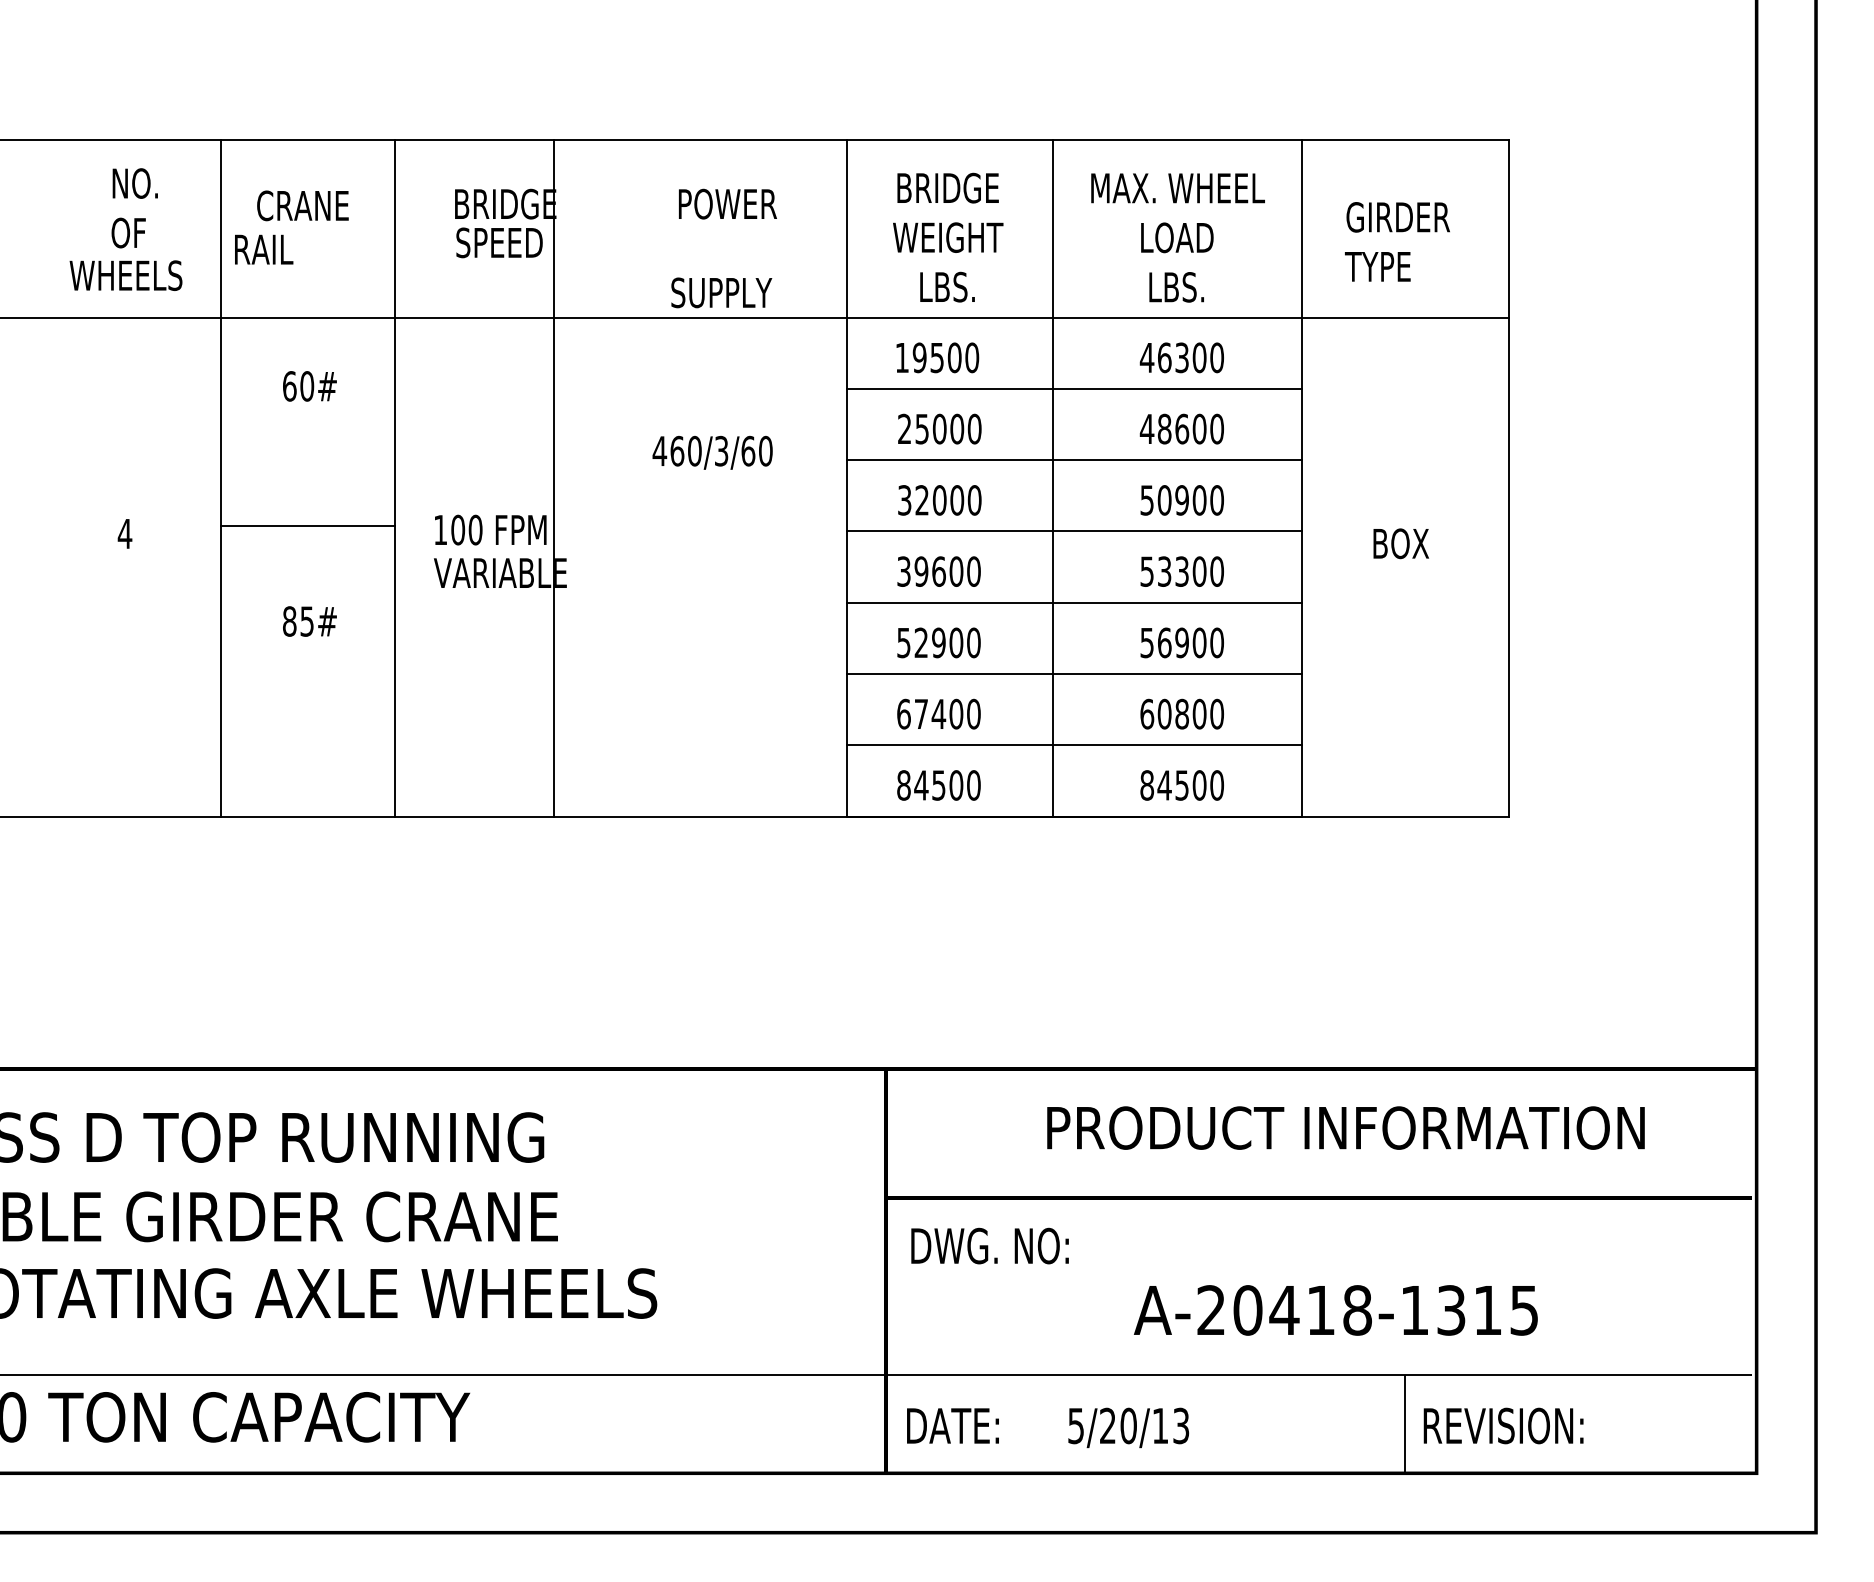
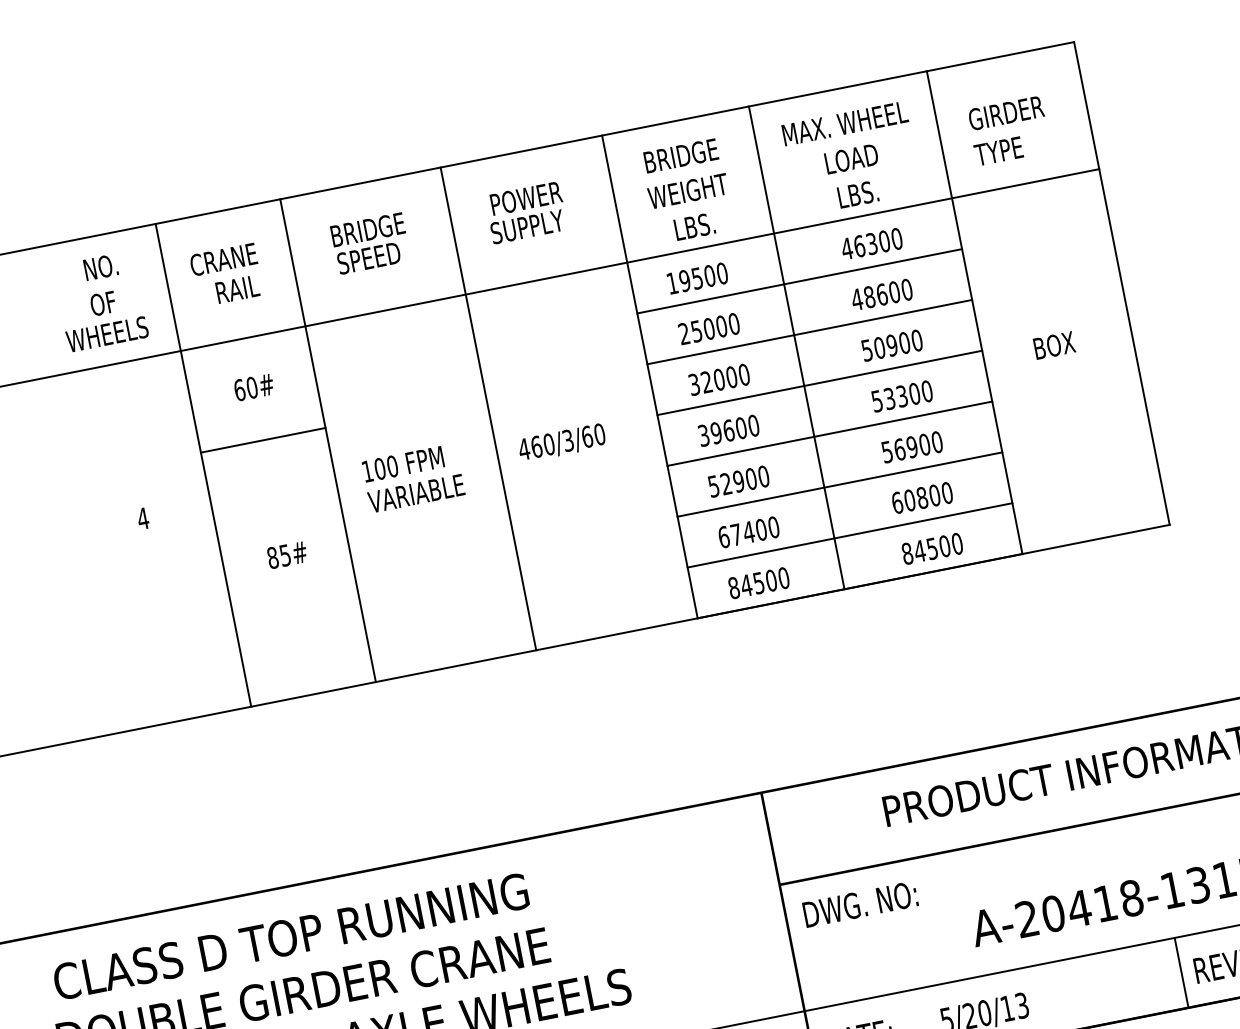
text: (264, 249) -> (238, 289), moved
text: (721, 292) -> (527, 226), moved
text: (712, 452) -> (561, 442), moved
line: (554, 477) -> (488, 408), moved
line: (307, 526) -> (262, 440), moved

